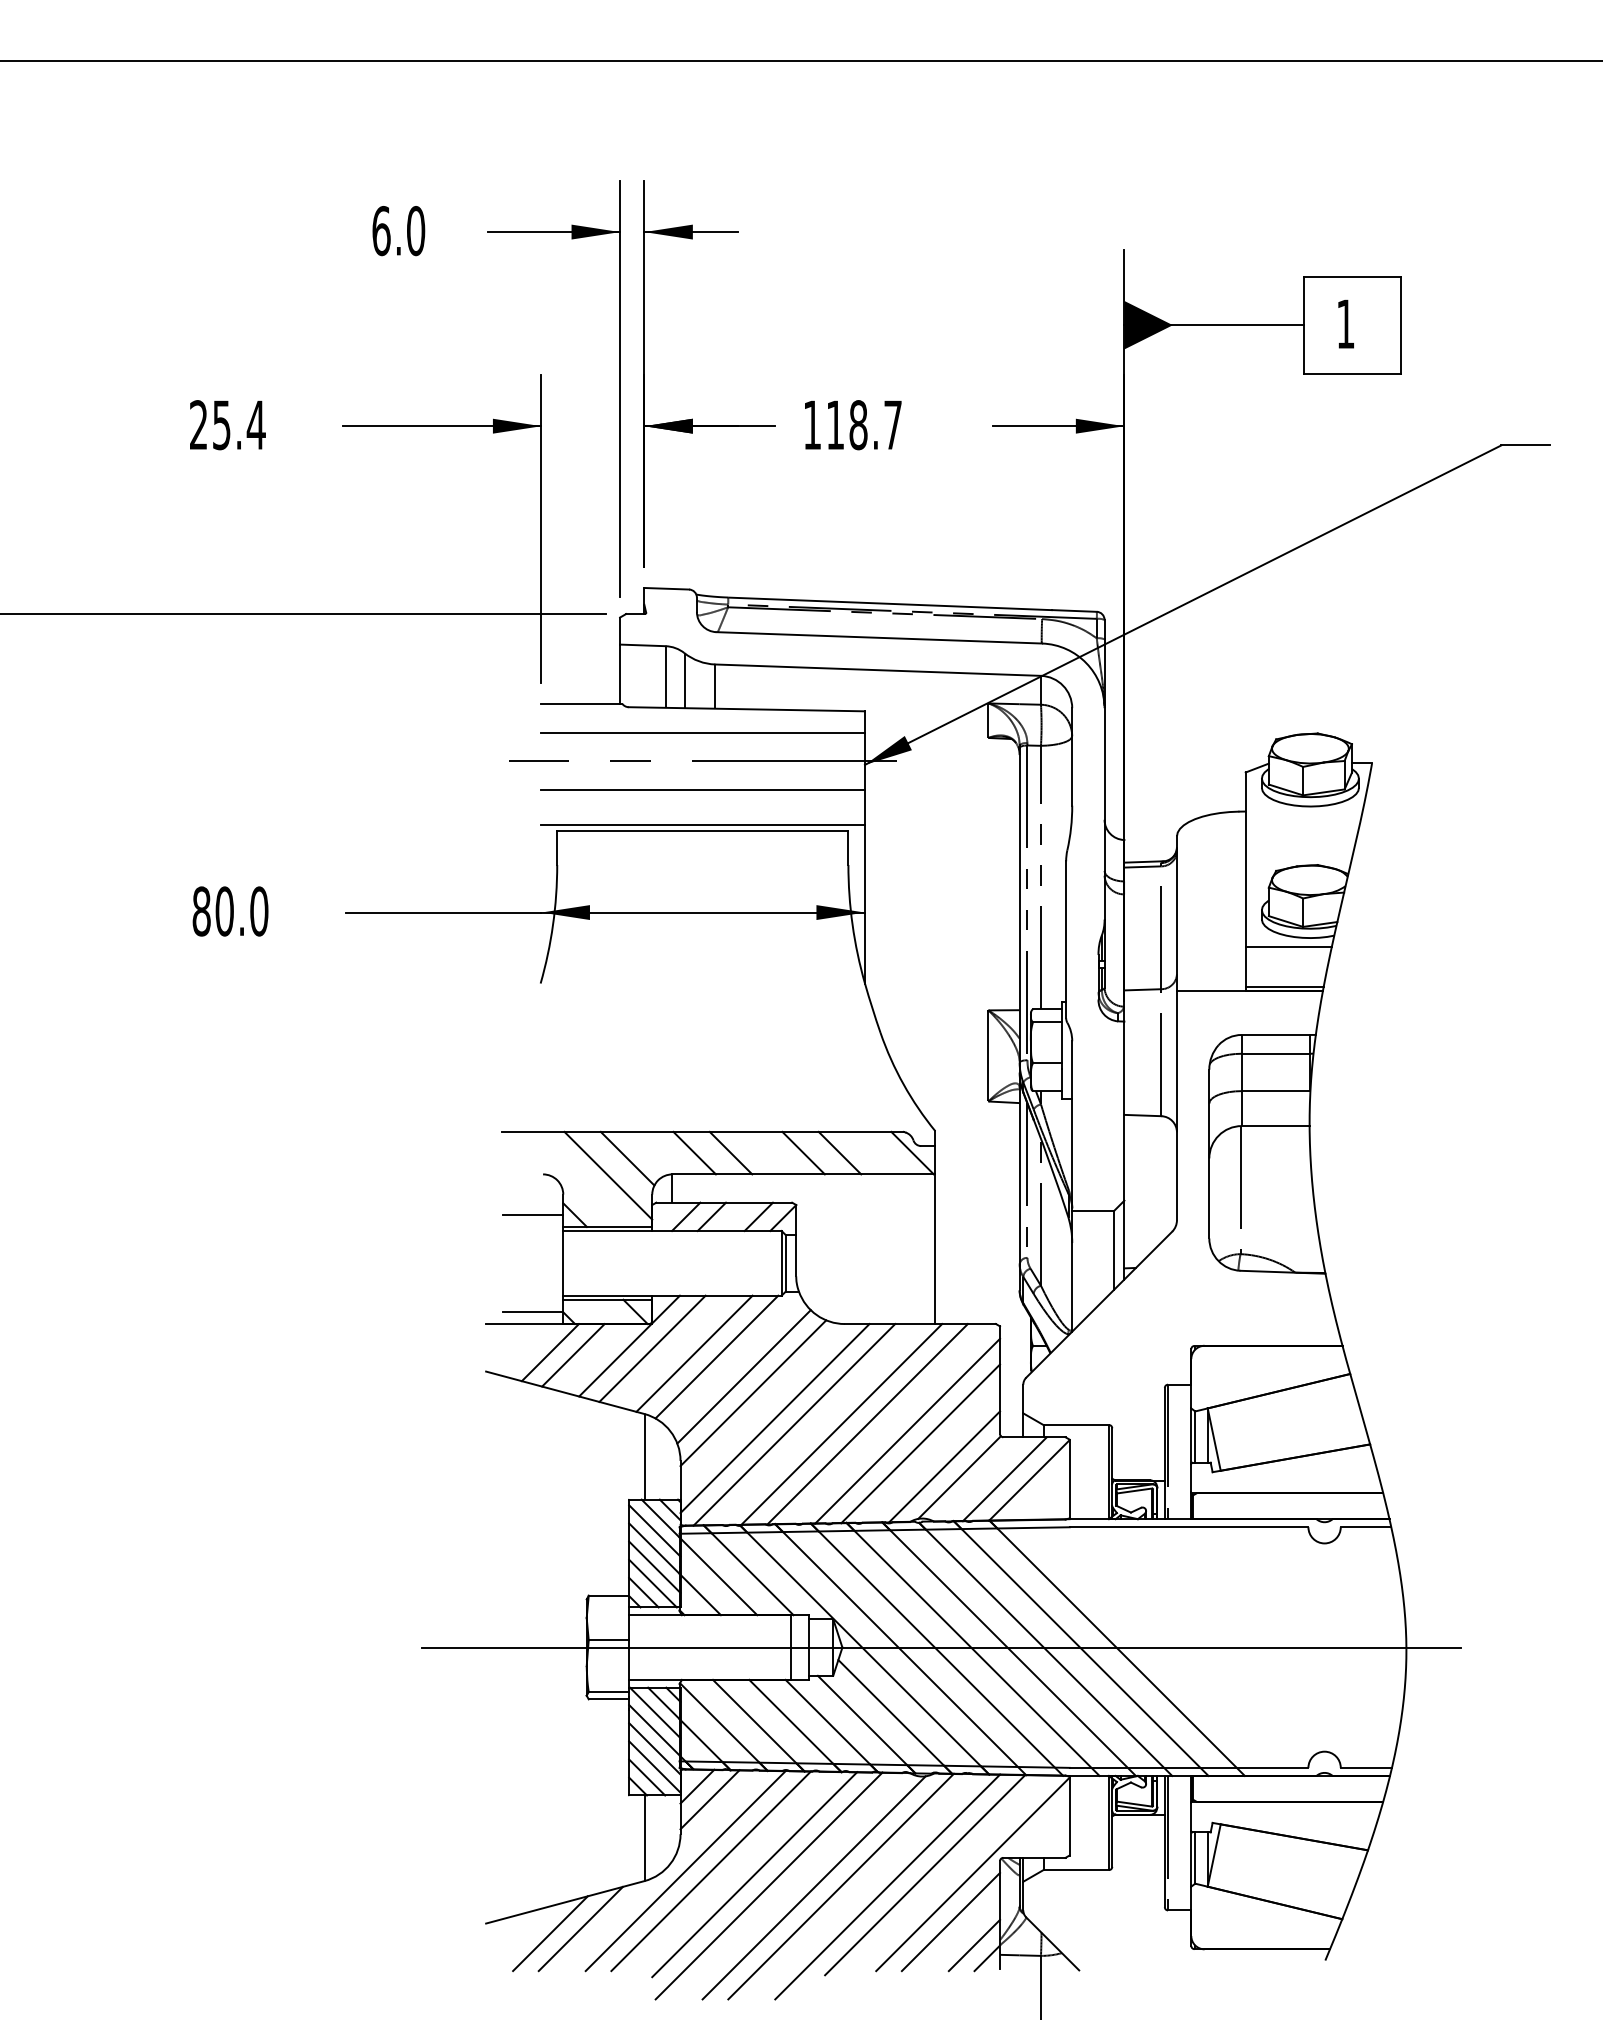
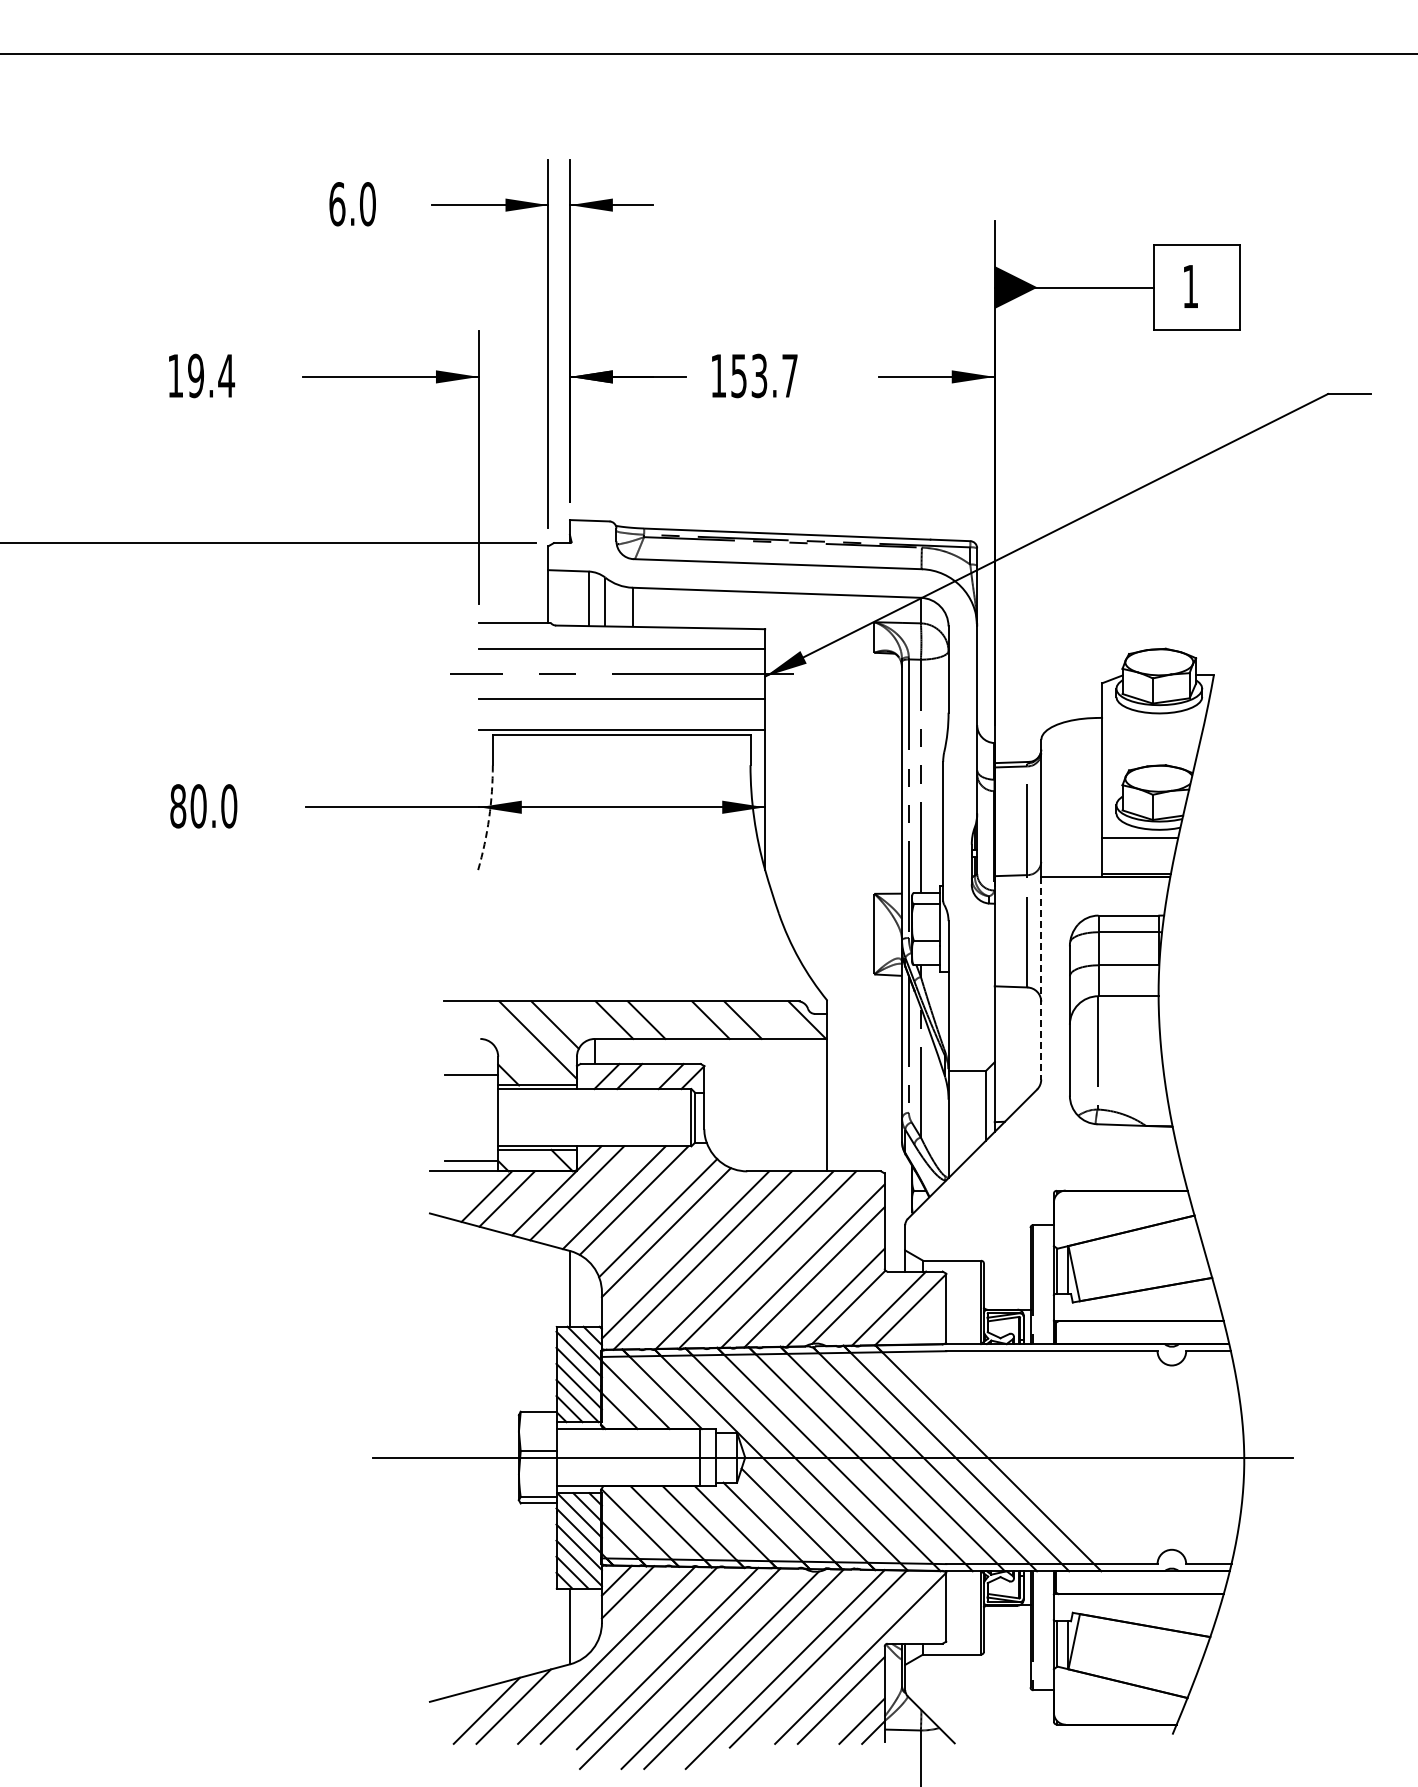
text: (209, 424) -> (185, 375), 25.4 -> 19.4
text: (847, 424) -> (749, 375), 118.7 -> 153.7
arc: (553, 925) -> (489, 818), solid -> dashed
line: (1177, 1106) -> (1041, 978), solid -> dashed

